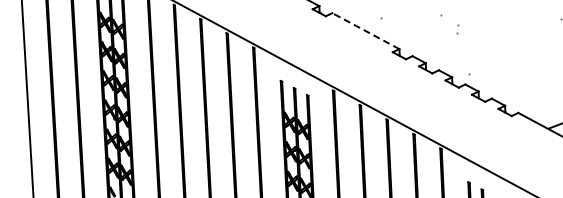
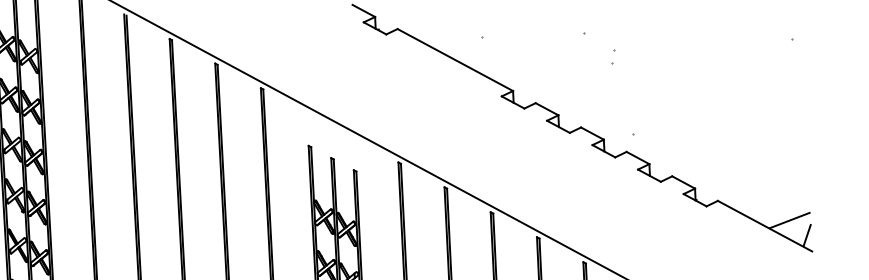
line: (365, 30) -> (454, 58), dashed -> solid

